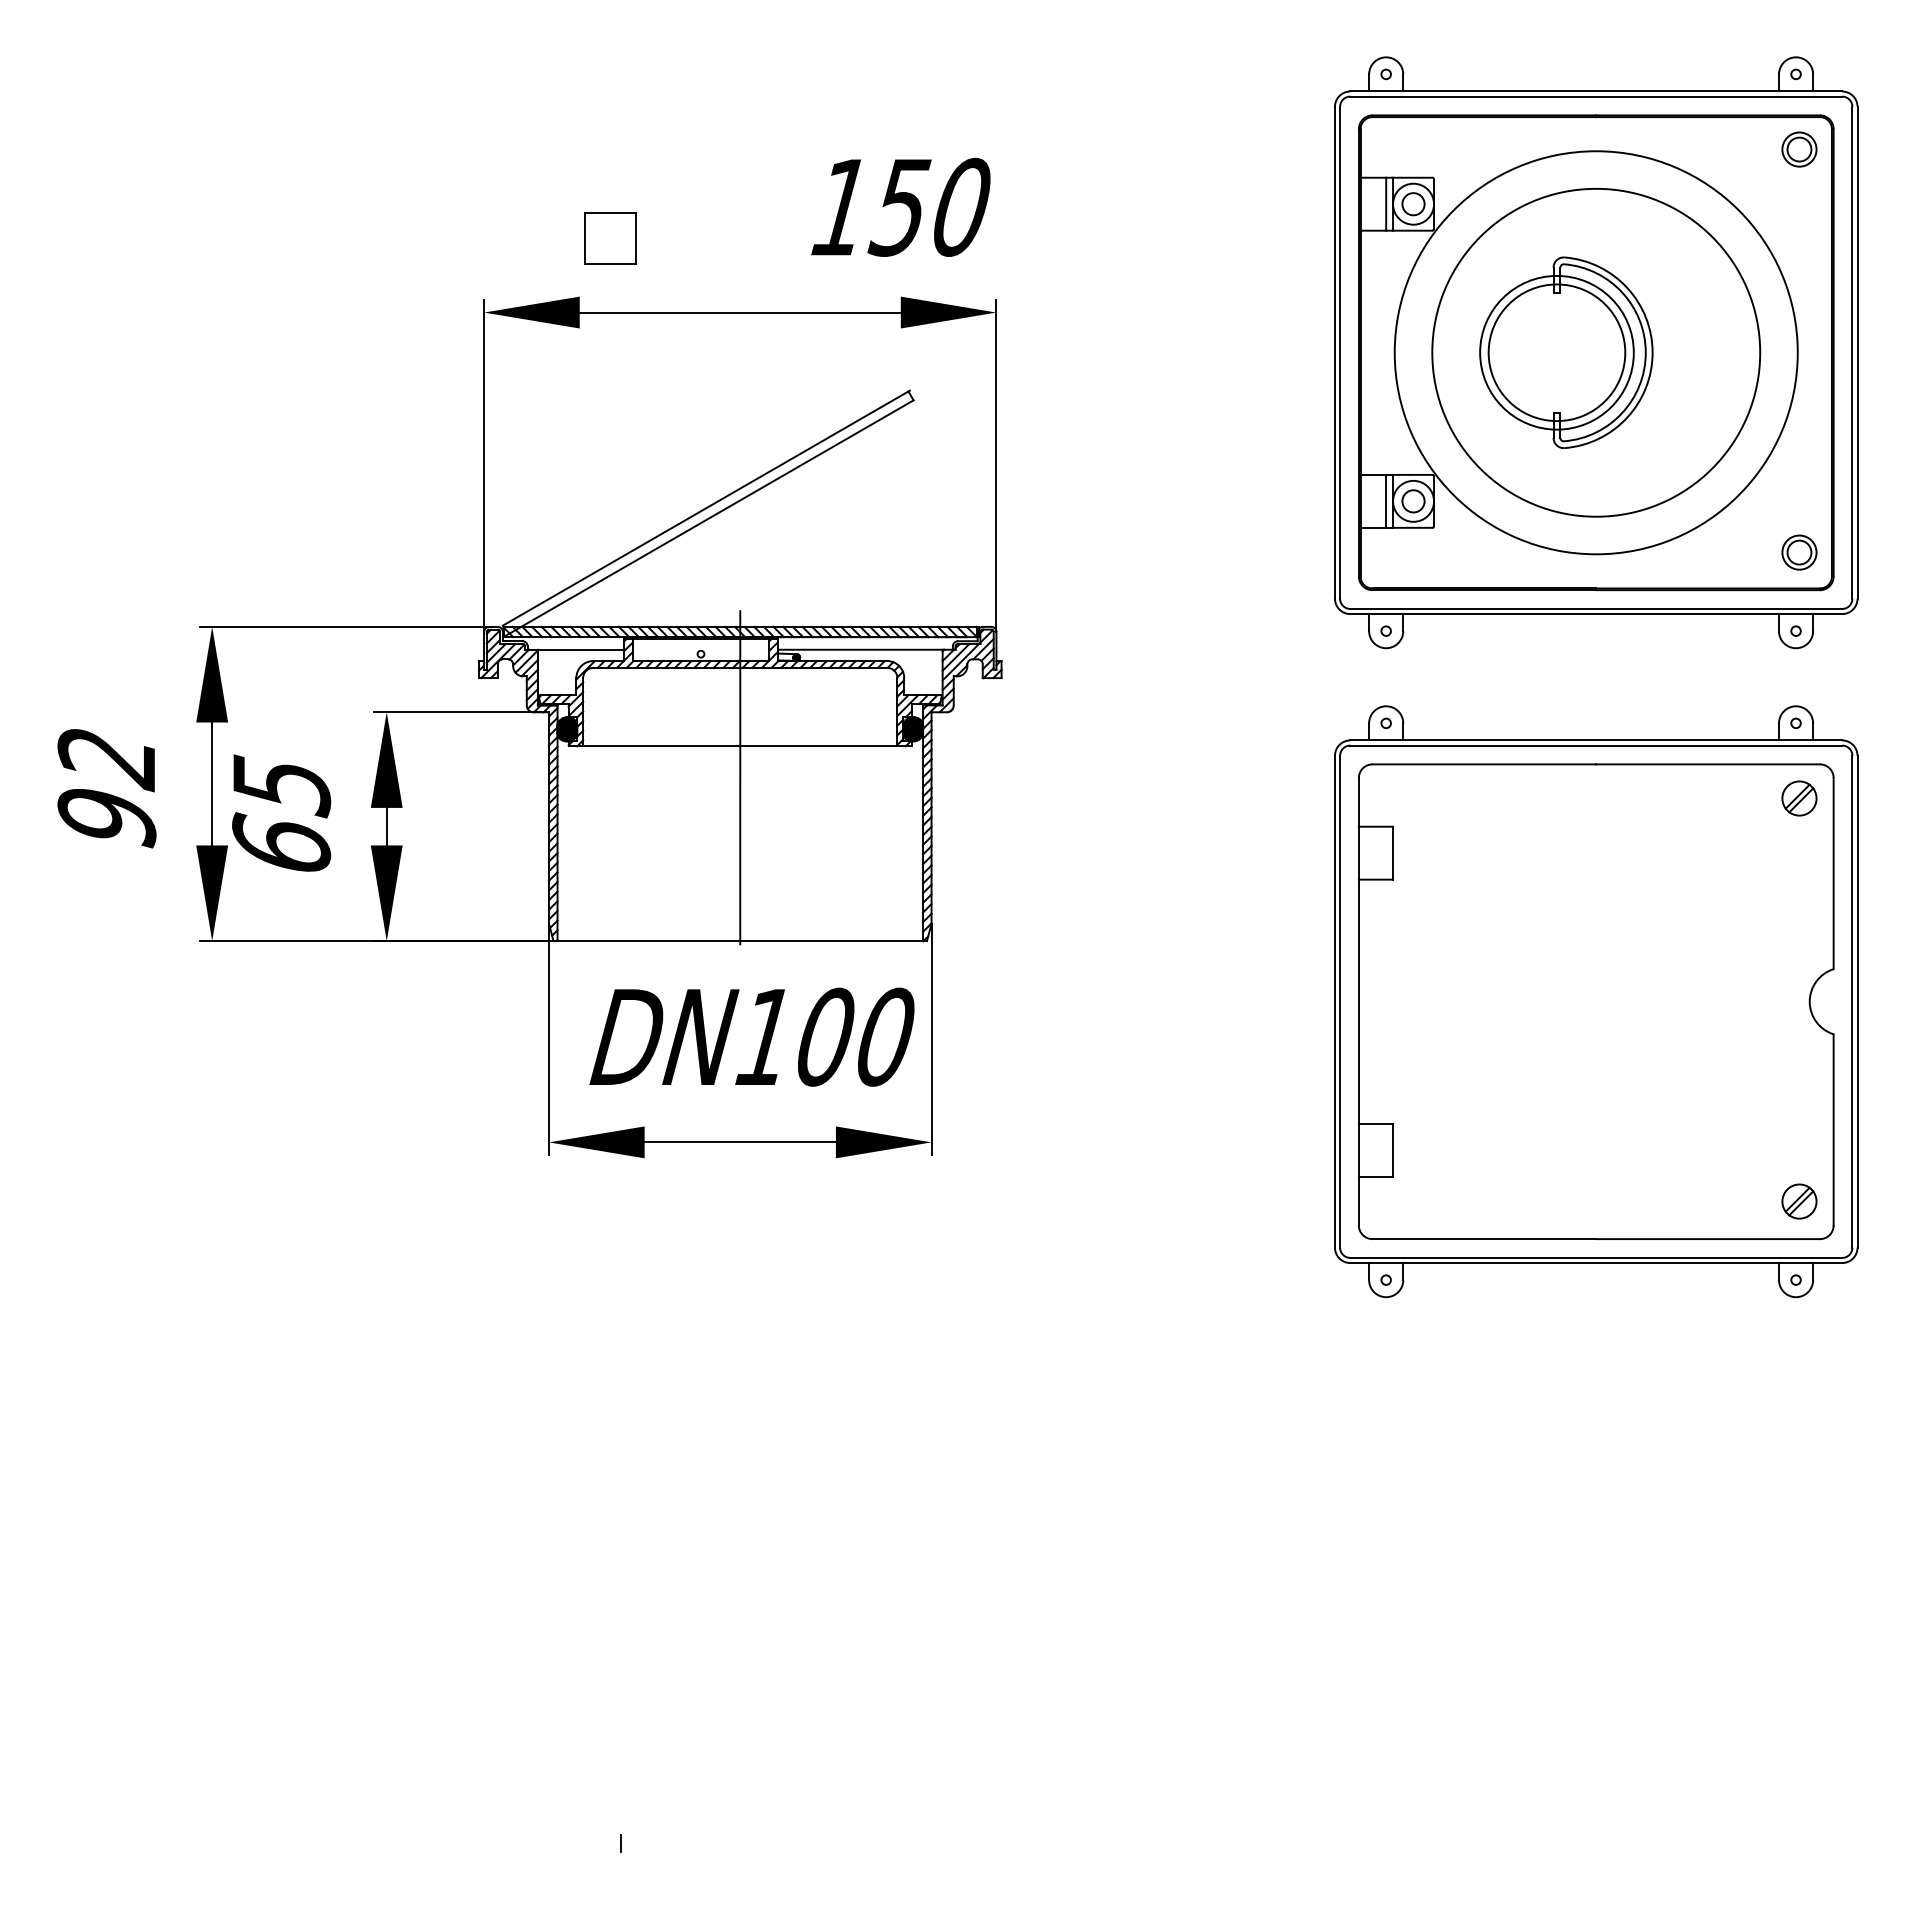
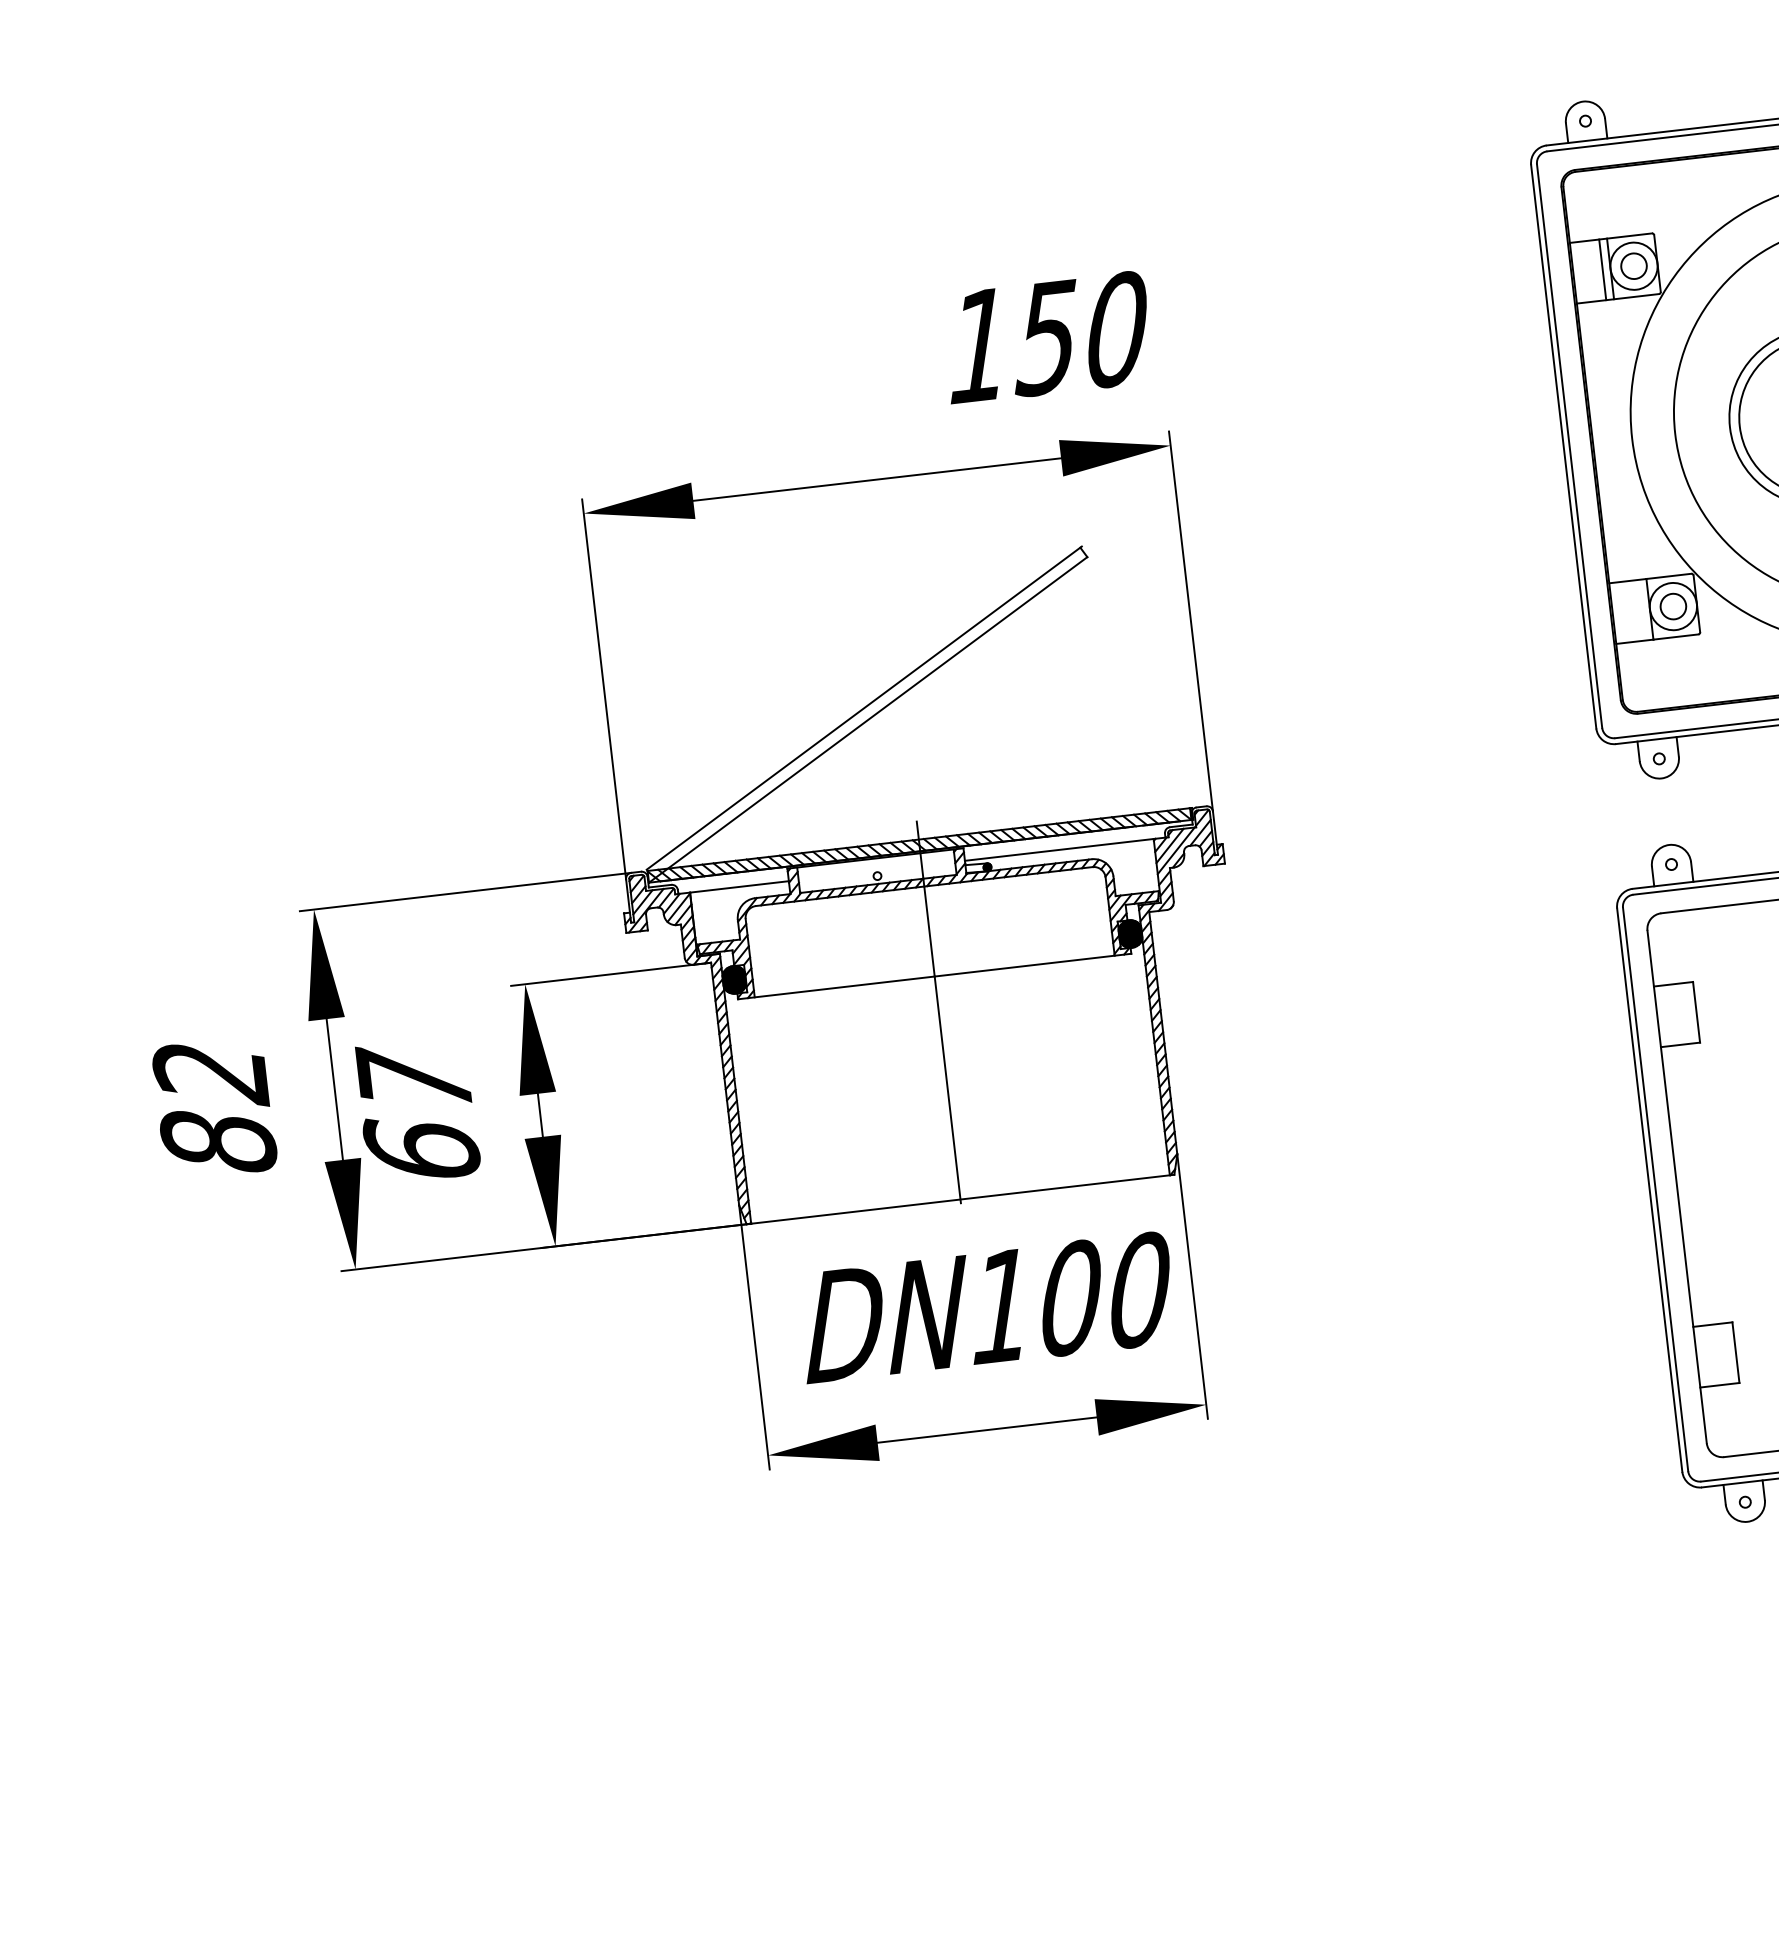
part: (610, 238) -> (718, 411), removed
line: (1386, 500) -> (1642, 609), removed
text: (282, 783) -> (415, 1079), 65 -> 67
text: (106, 817) -> (218, 1141), 92 -> 82

